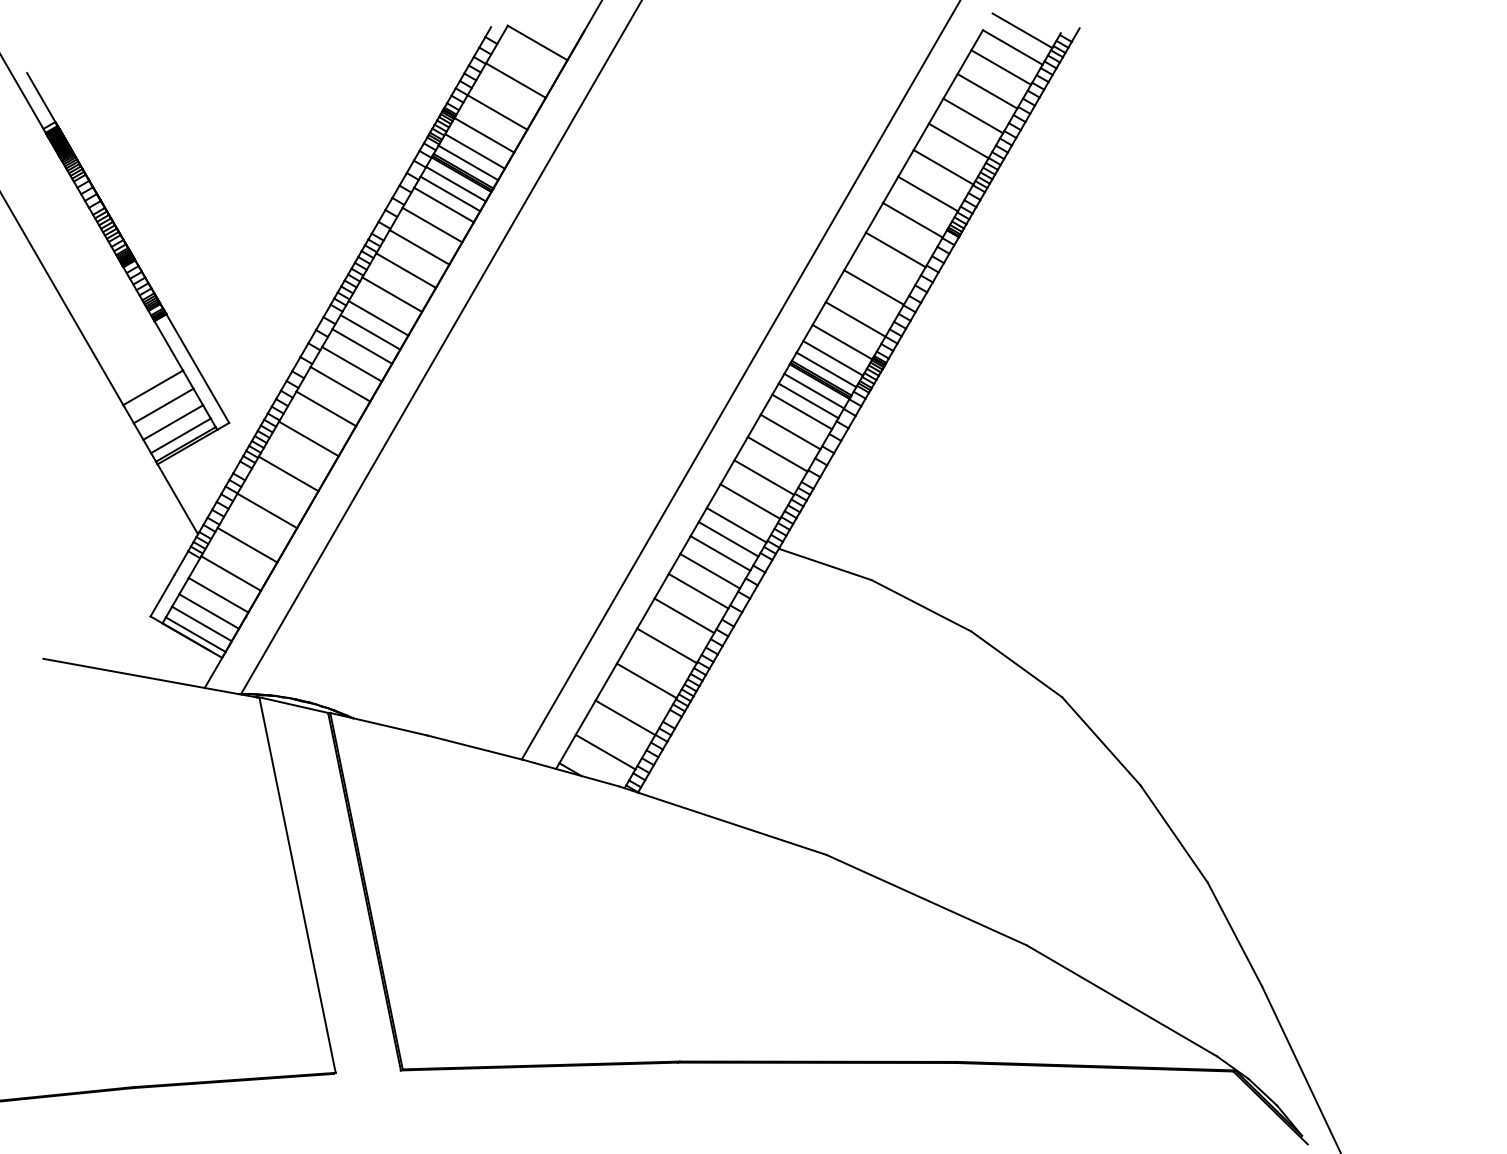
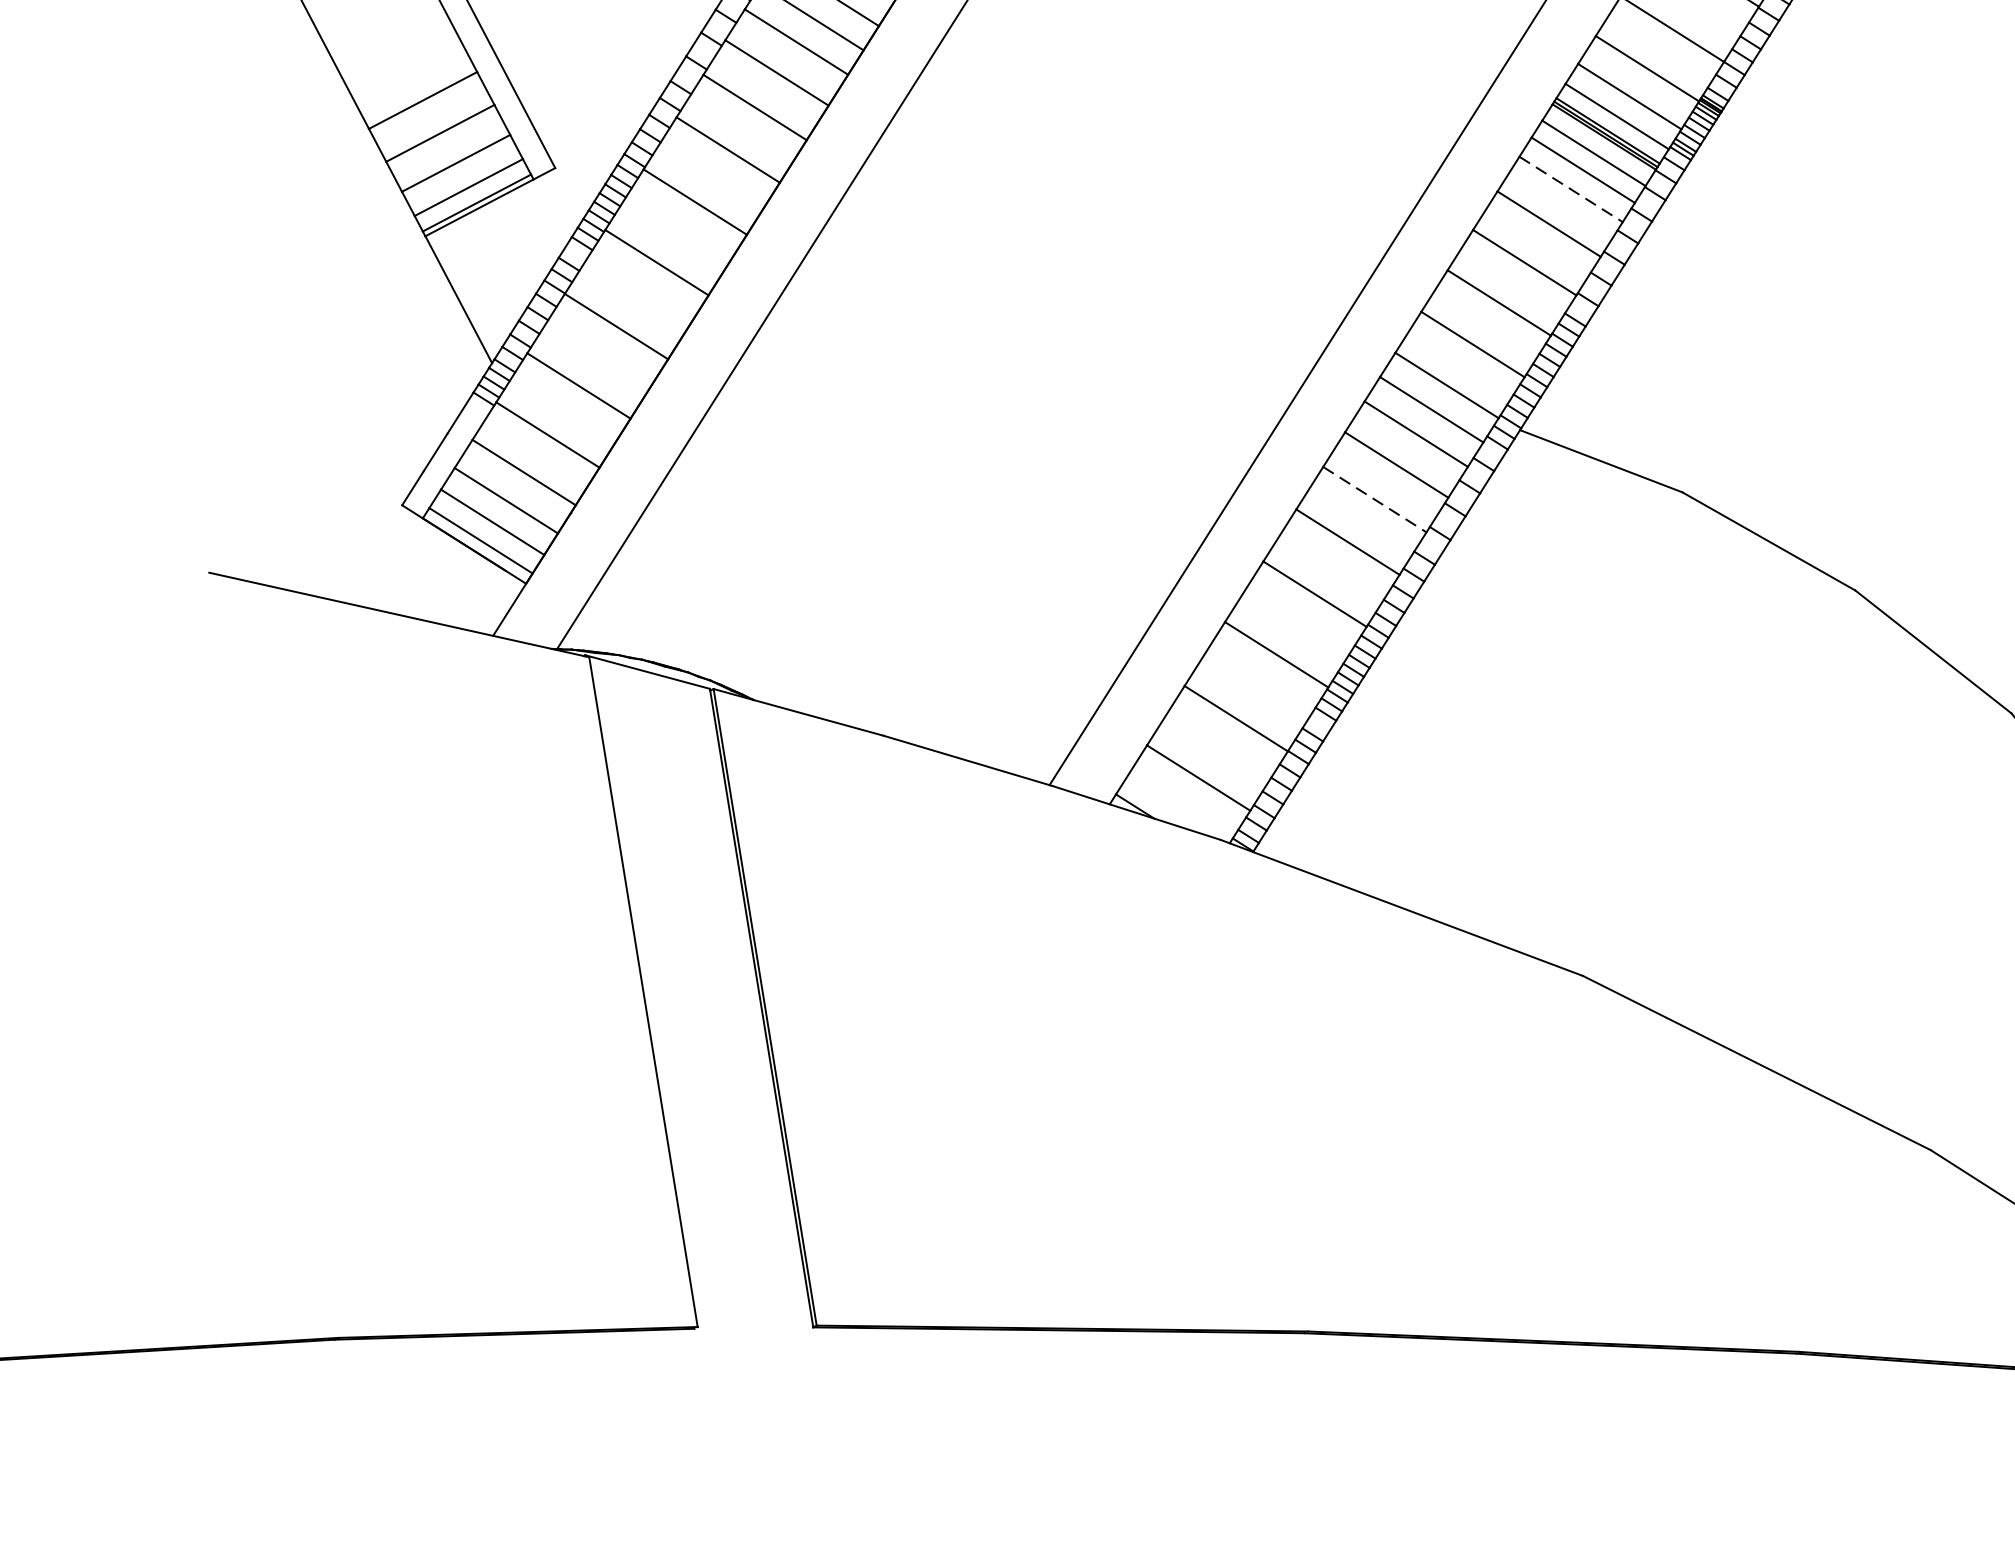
line: (802, 412) -> (1571, 190), solid -> dashed
line: (699, 591) -> (1376, 500), solid -> dashed

